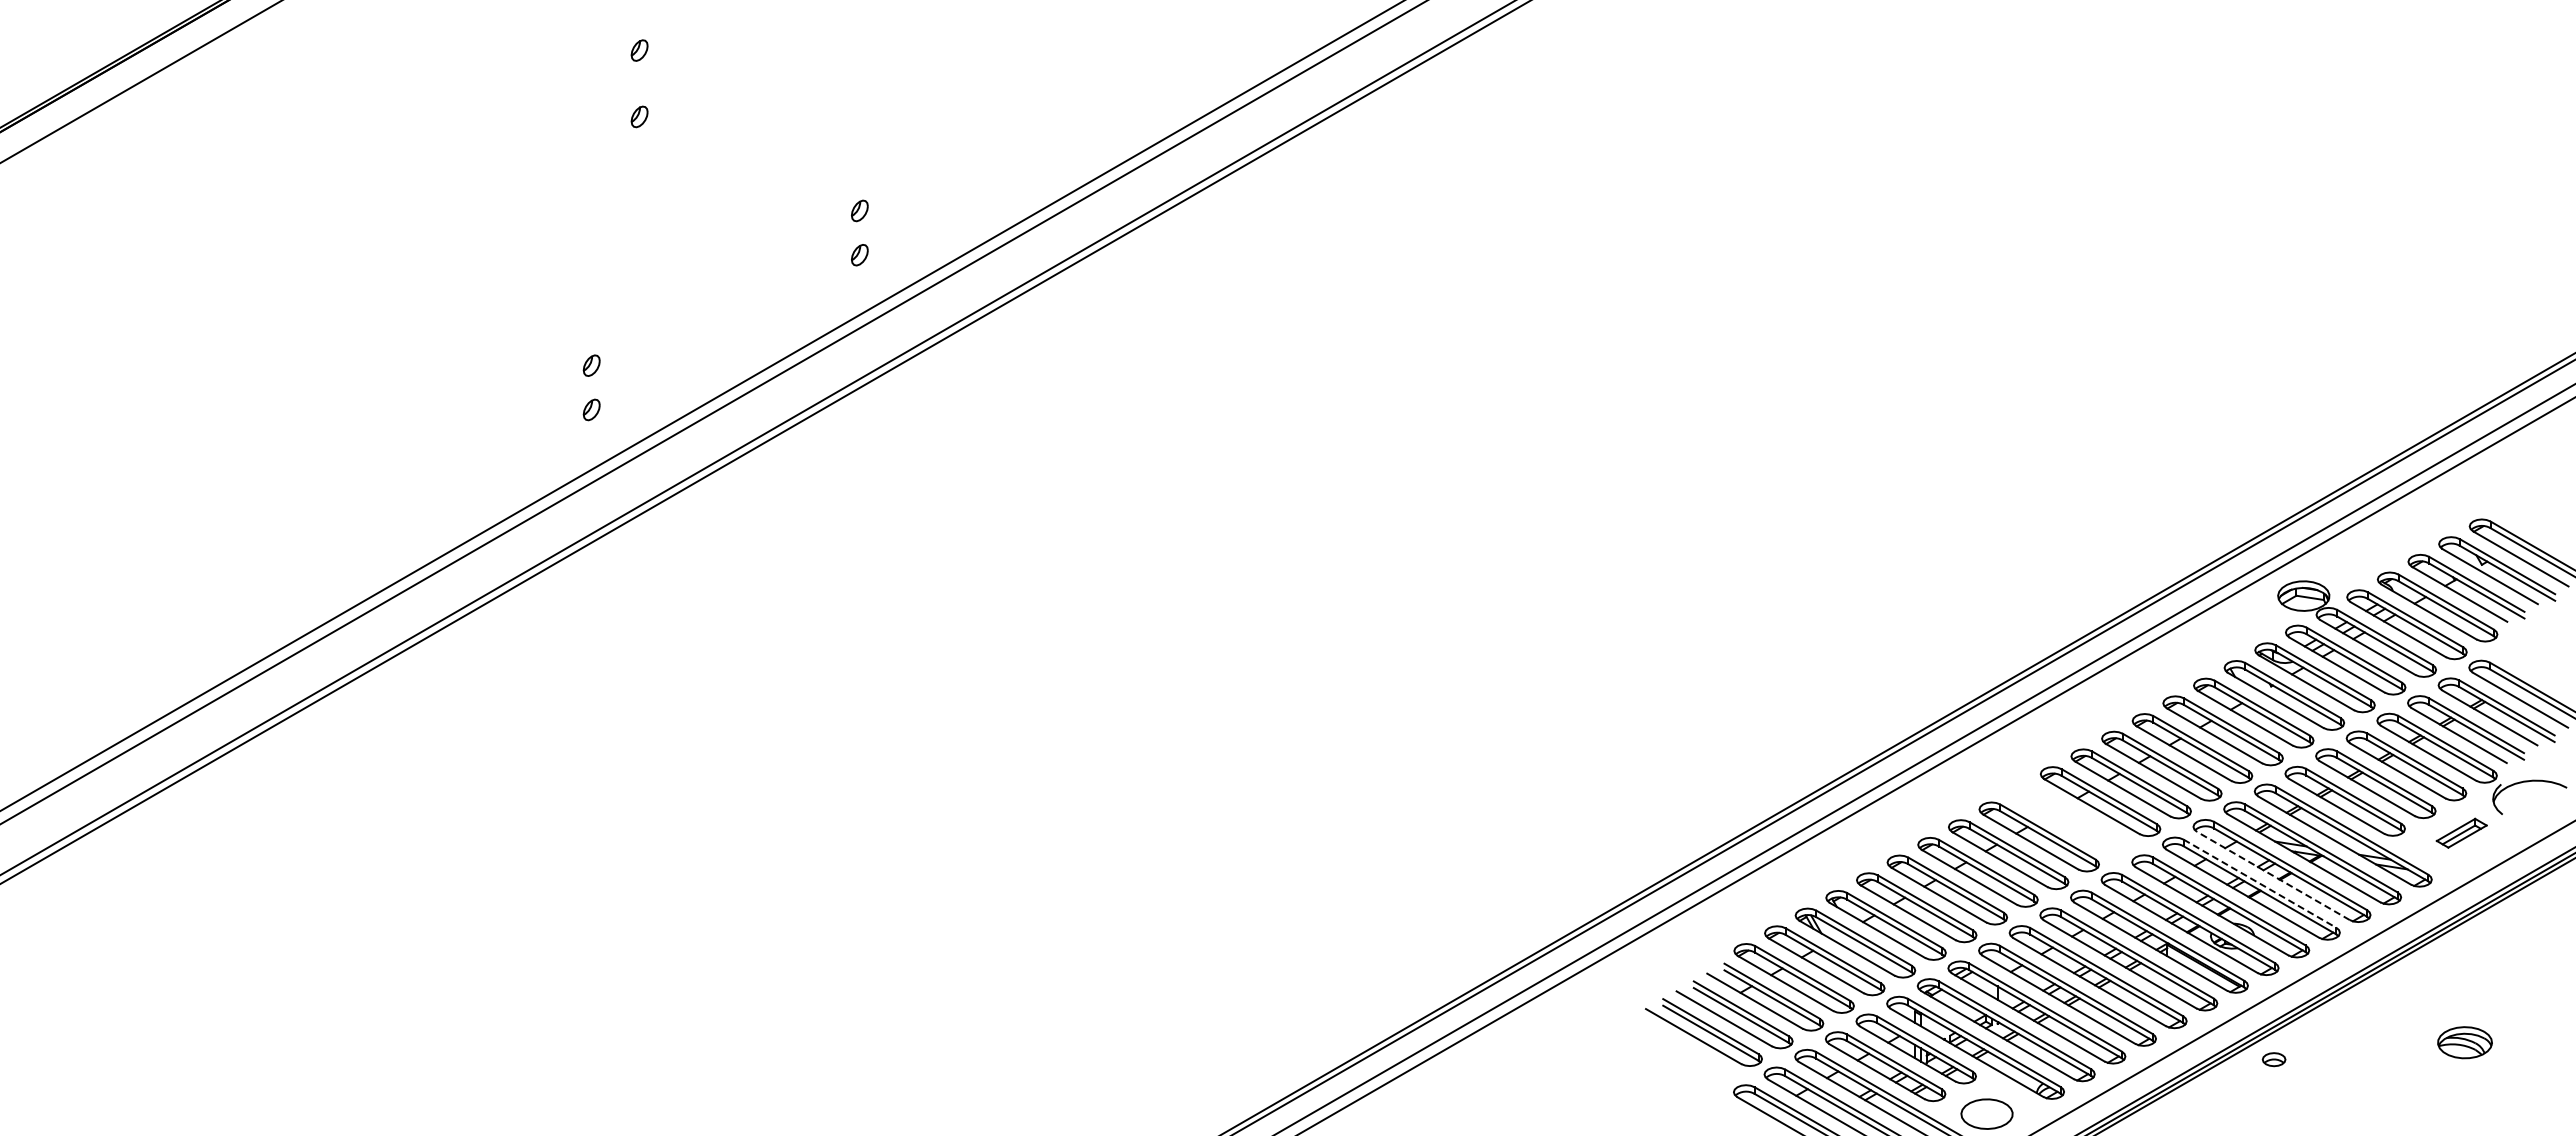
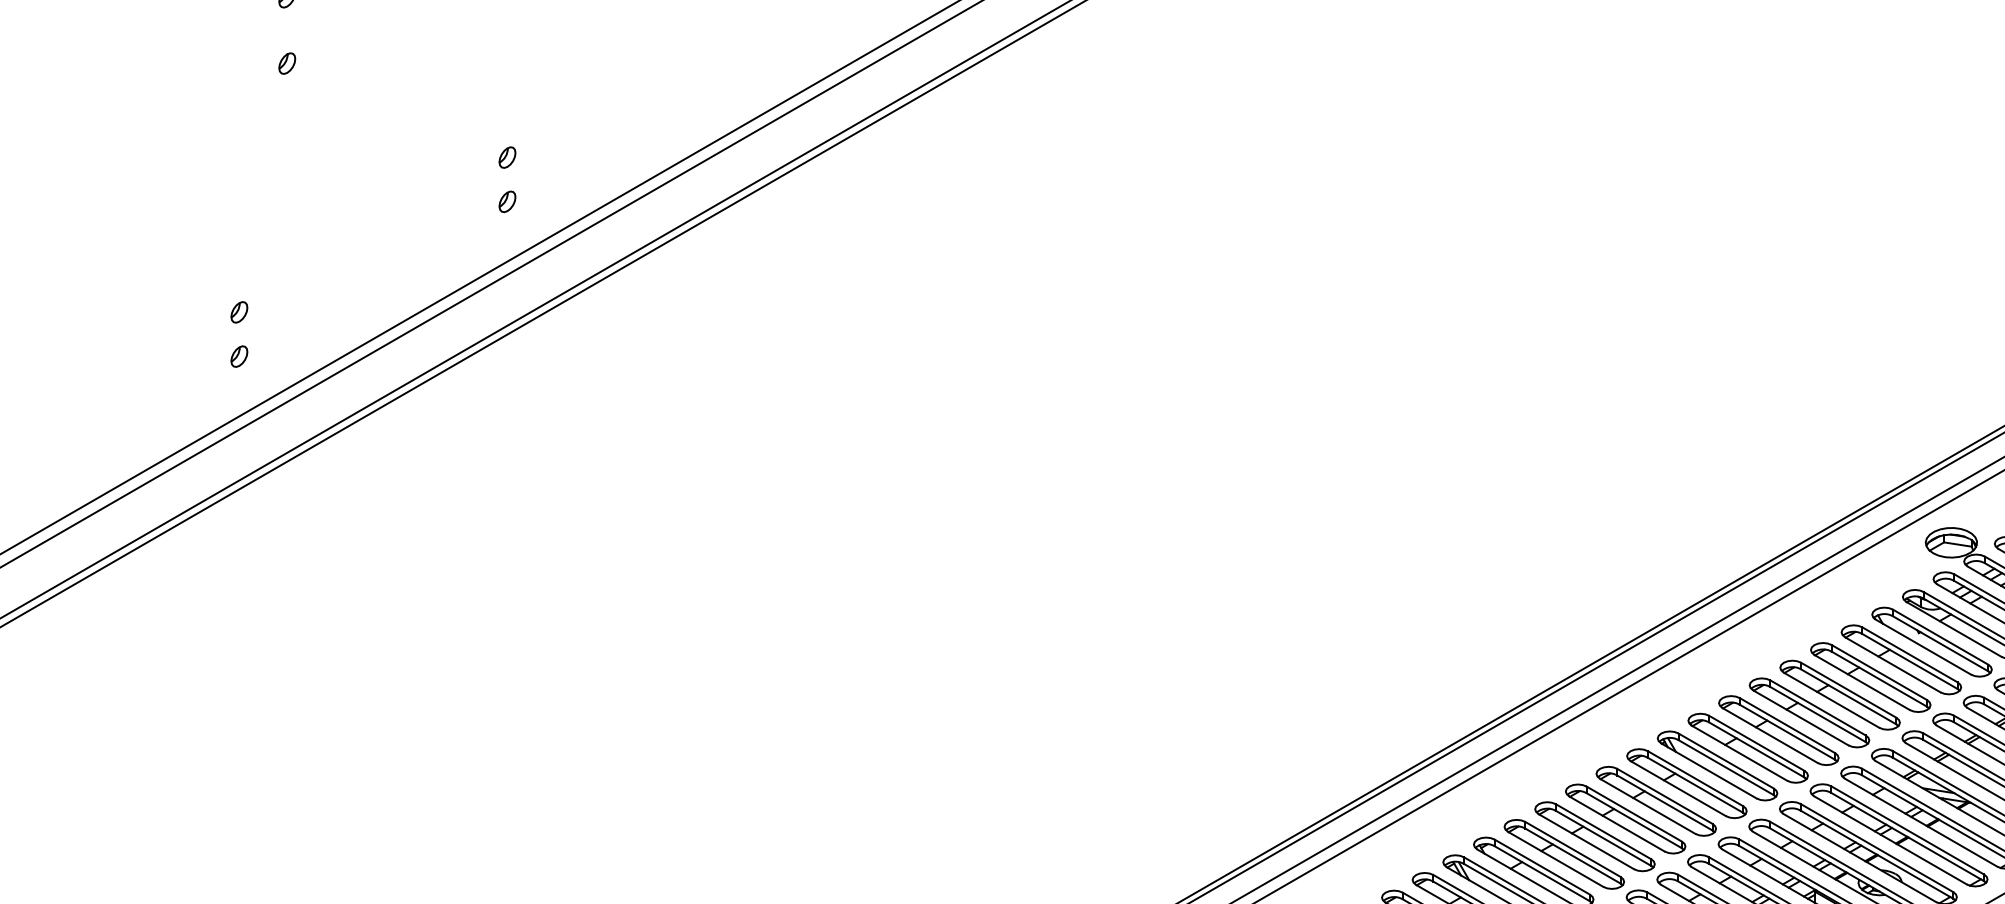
part: (2069, 818) -> (1717, 765), added
line: (2272, 875) -> (1920, 822), dashed -> solid
line: (2260, 883) -> (1908, 830), dashed -> solid

